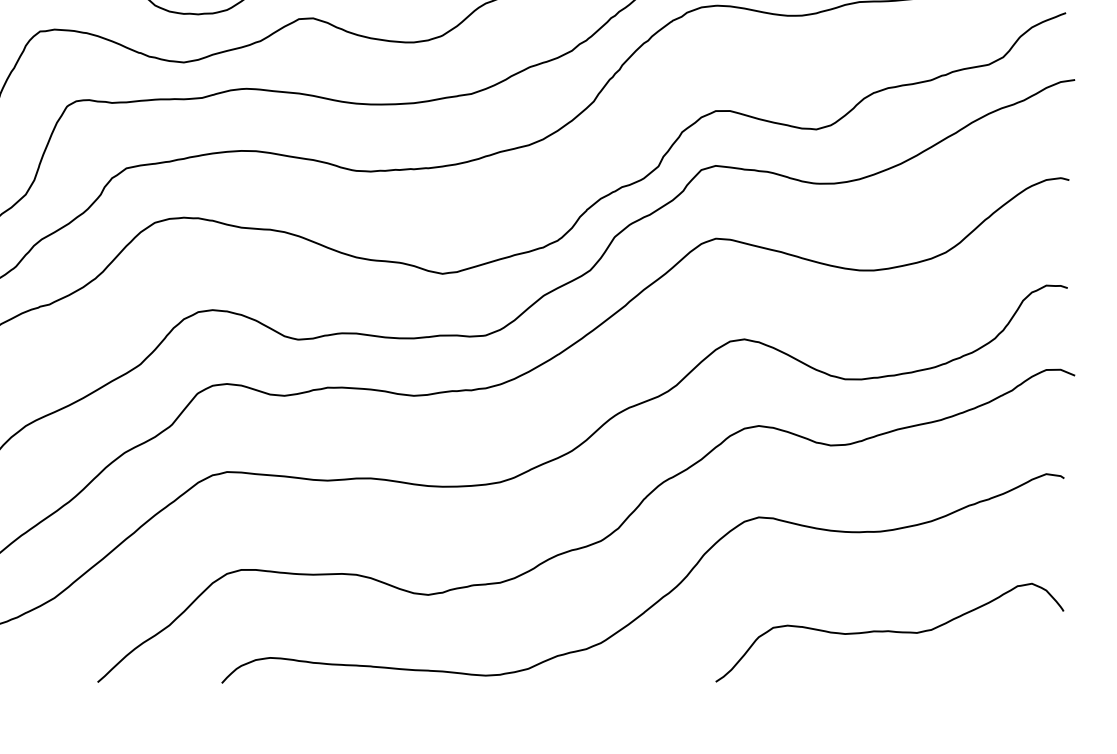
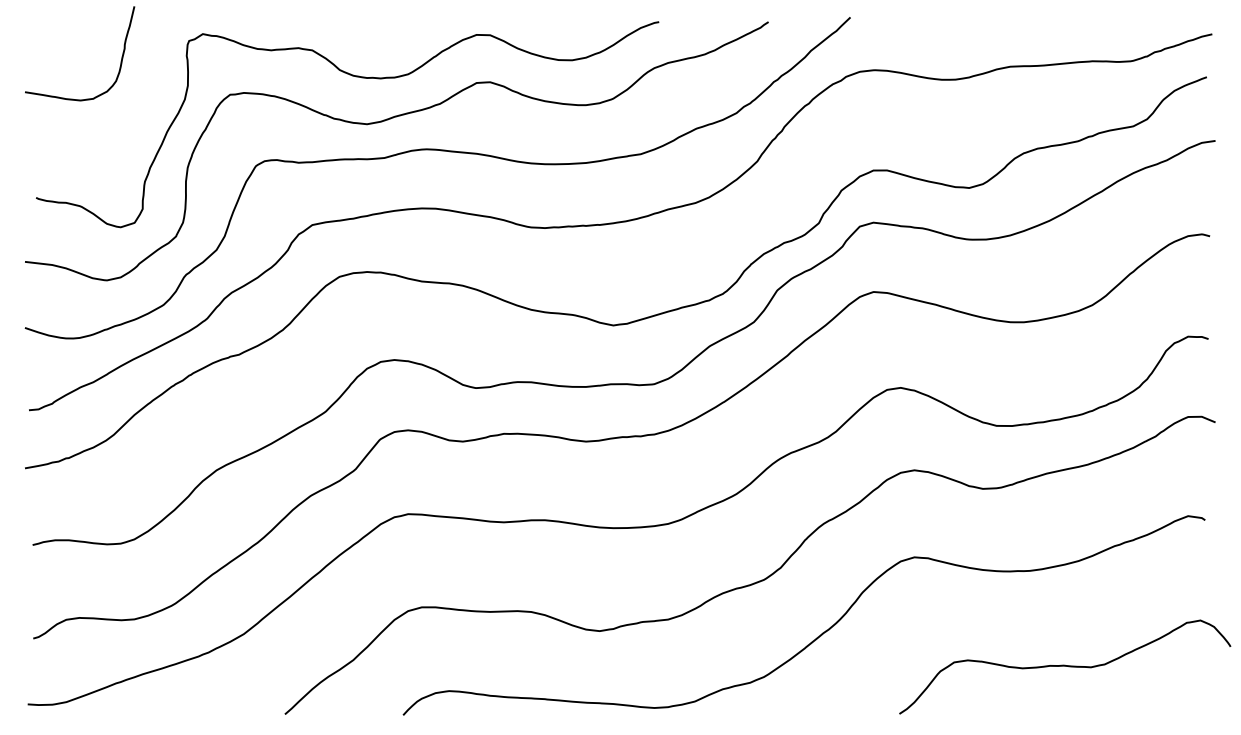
curve: (890, 632) -> (1065, 666), moved

